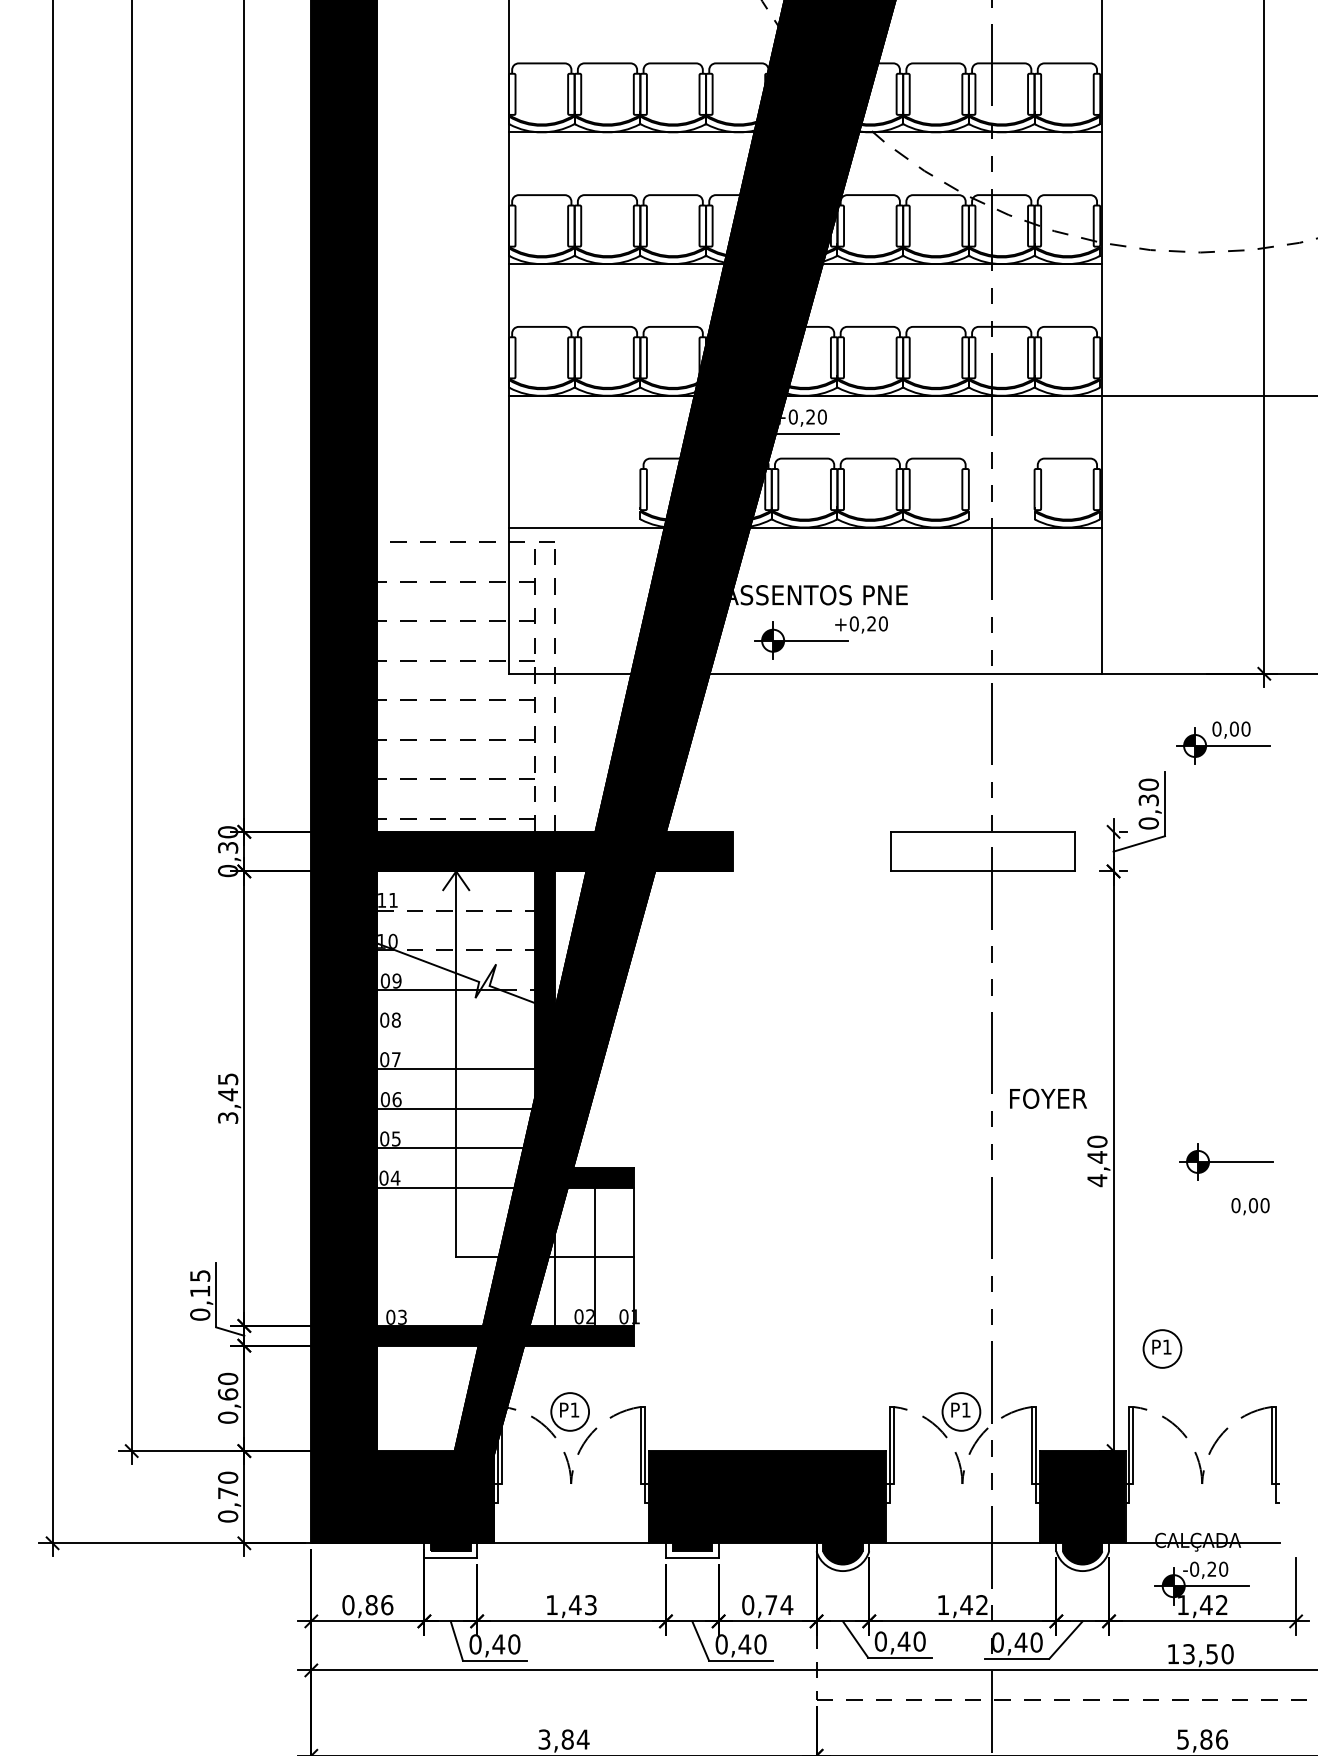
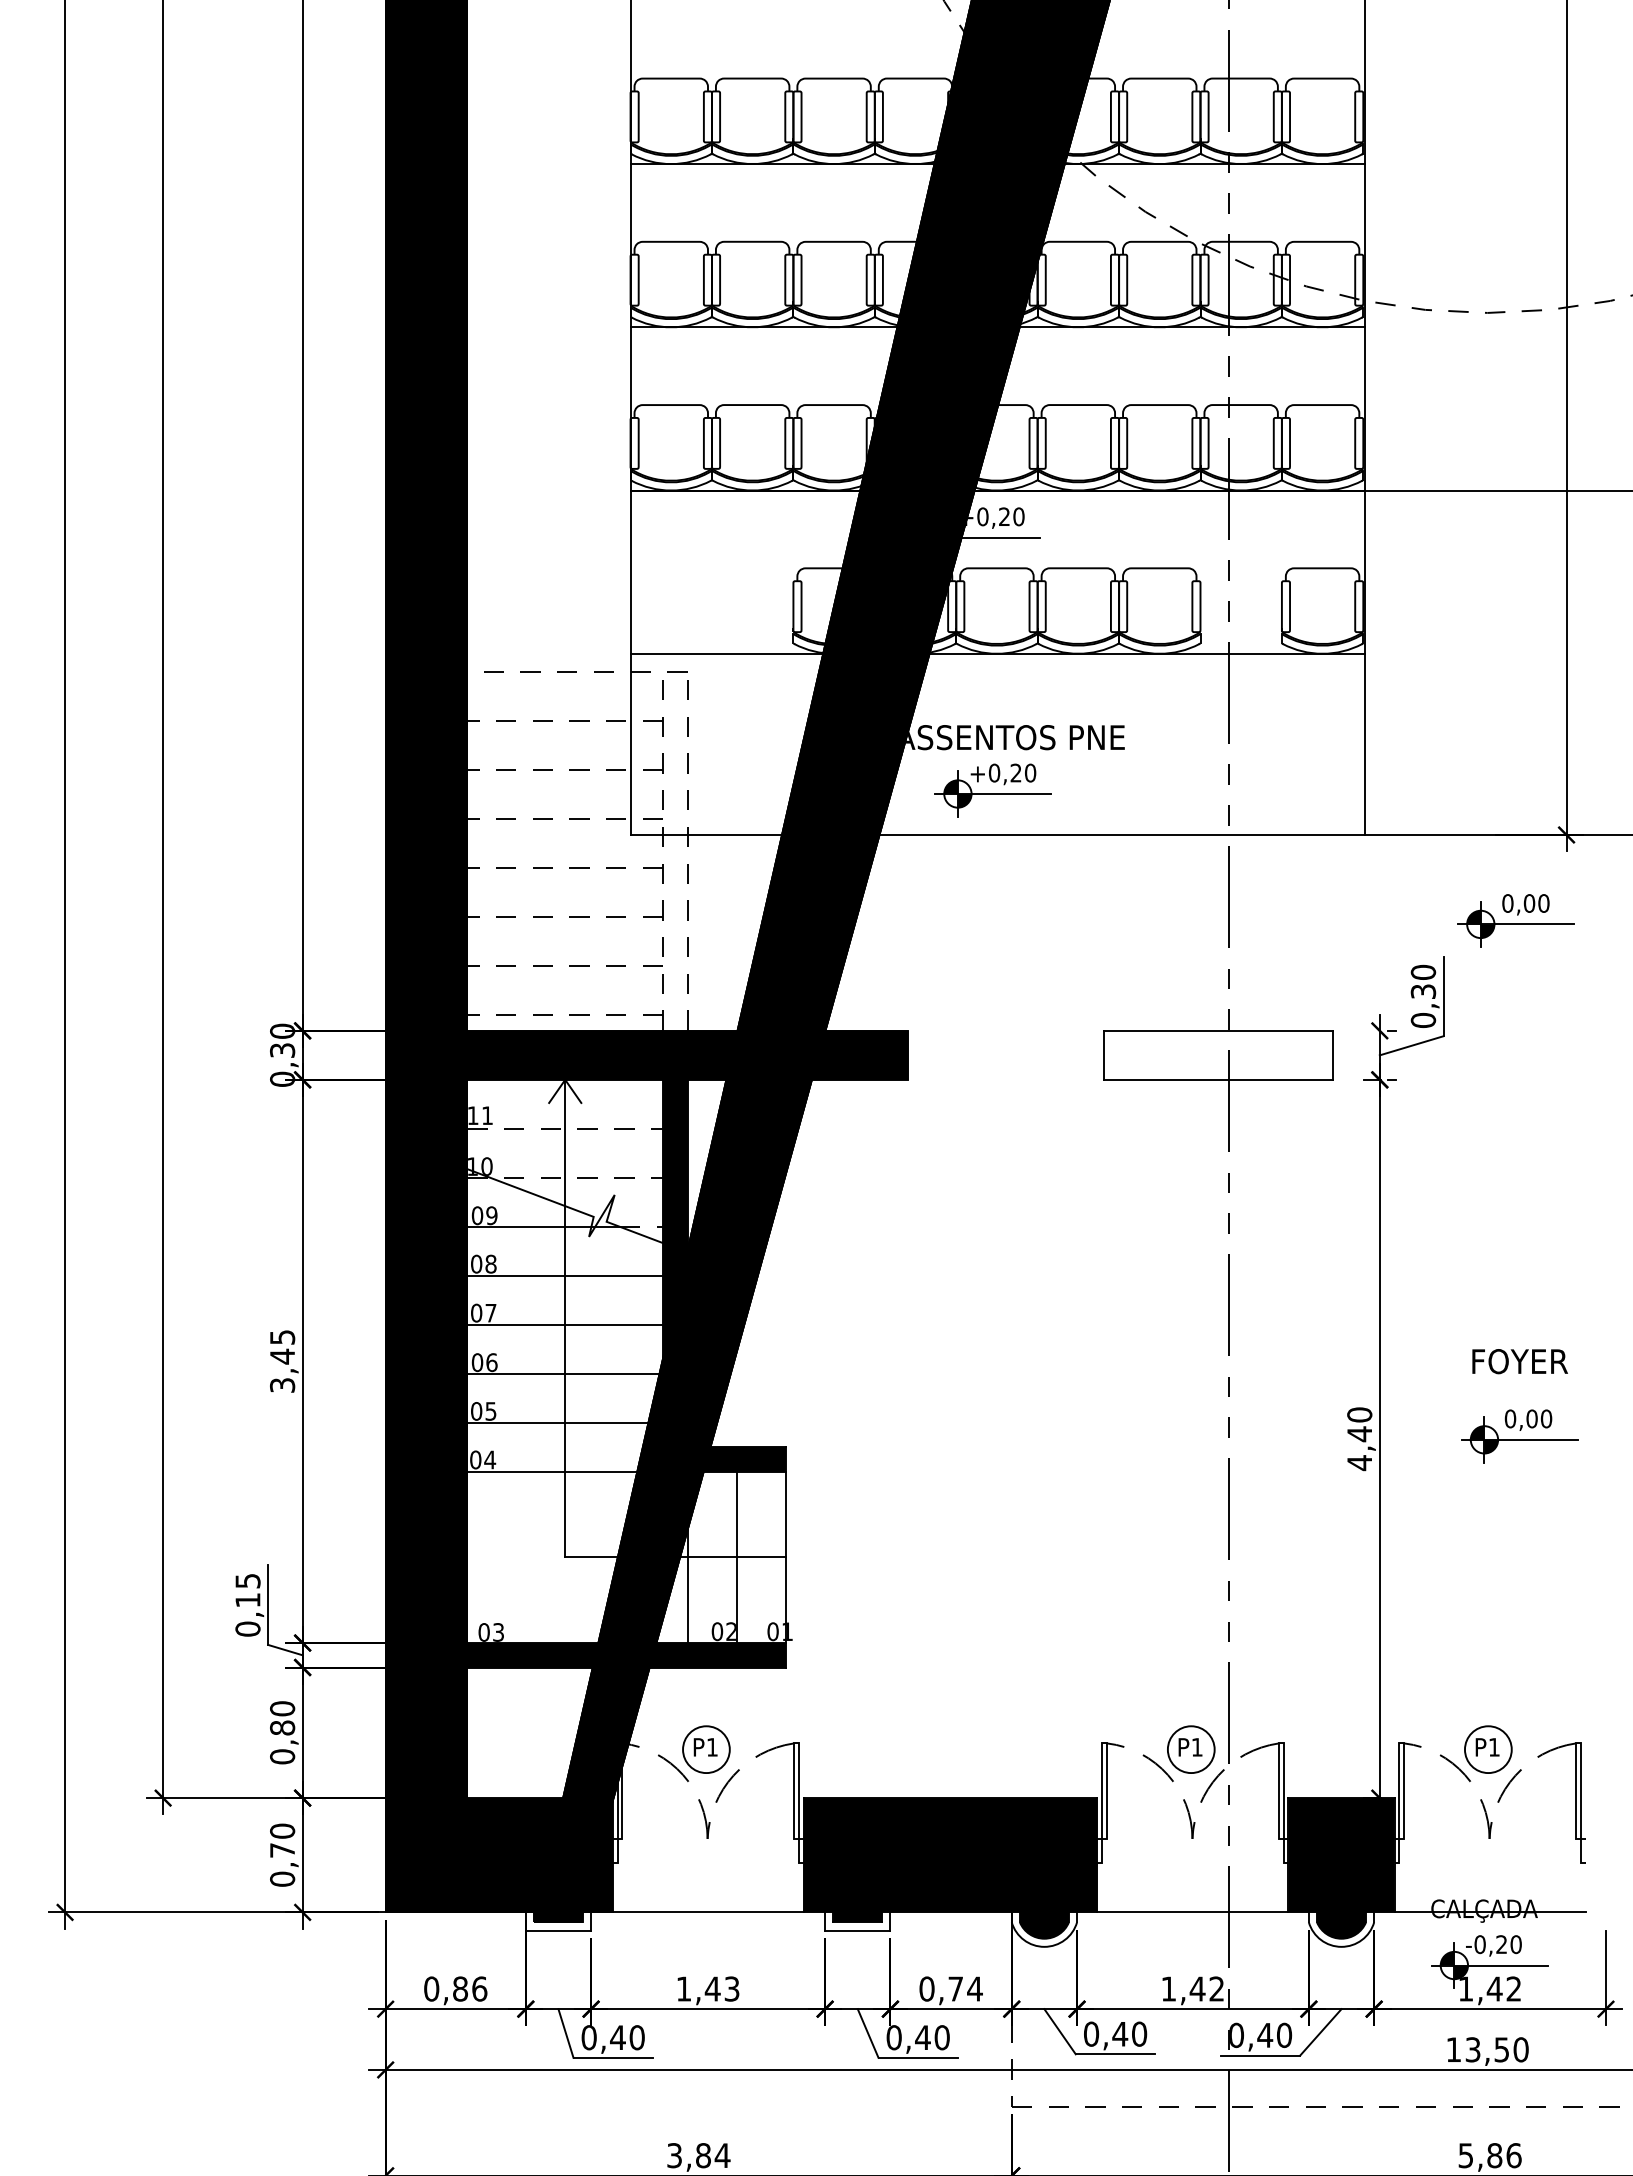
text: (861, 625) -> (1003, 774), moved
line: (456, 1029) -> (565, 1275), added
text: (1047, 1098) -> (1519, 1361), moved
text: (1250, 1206) -> (1528, 1419), moved
part: (1162, 1348) -> (1488, 1749), moved
text: (228, 1394) -> (282, 1727), 0,60 -> 0,80

